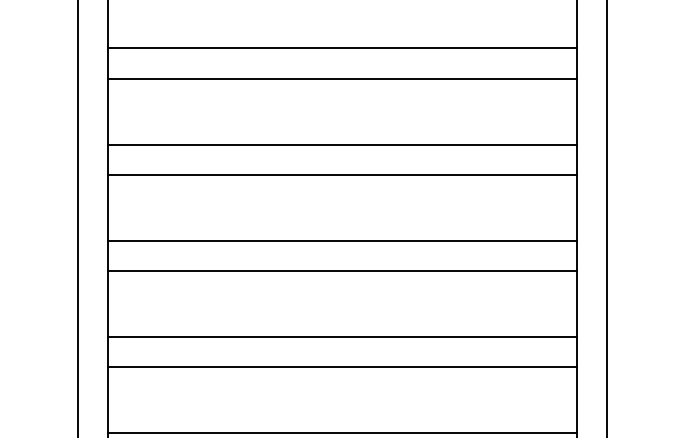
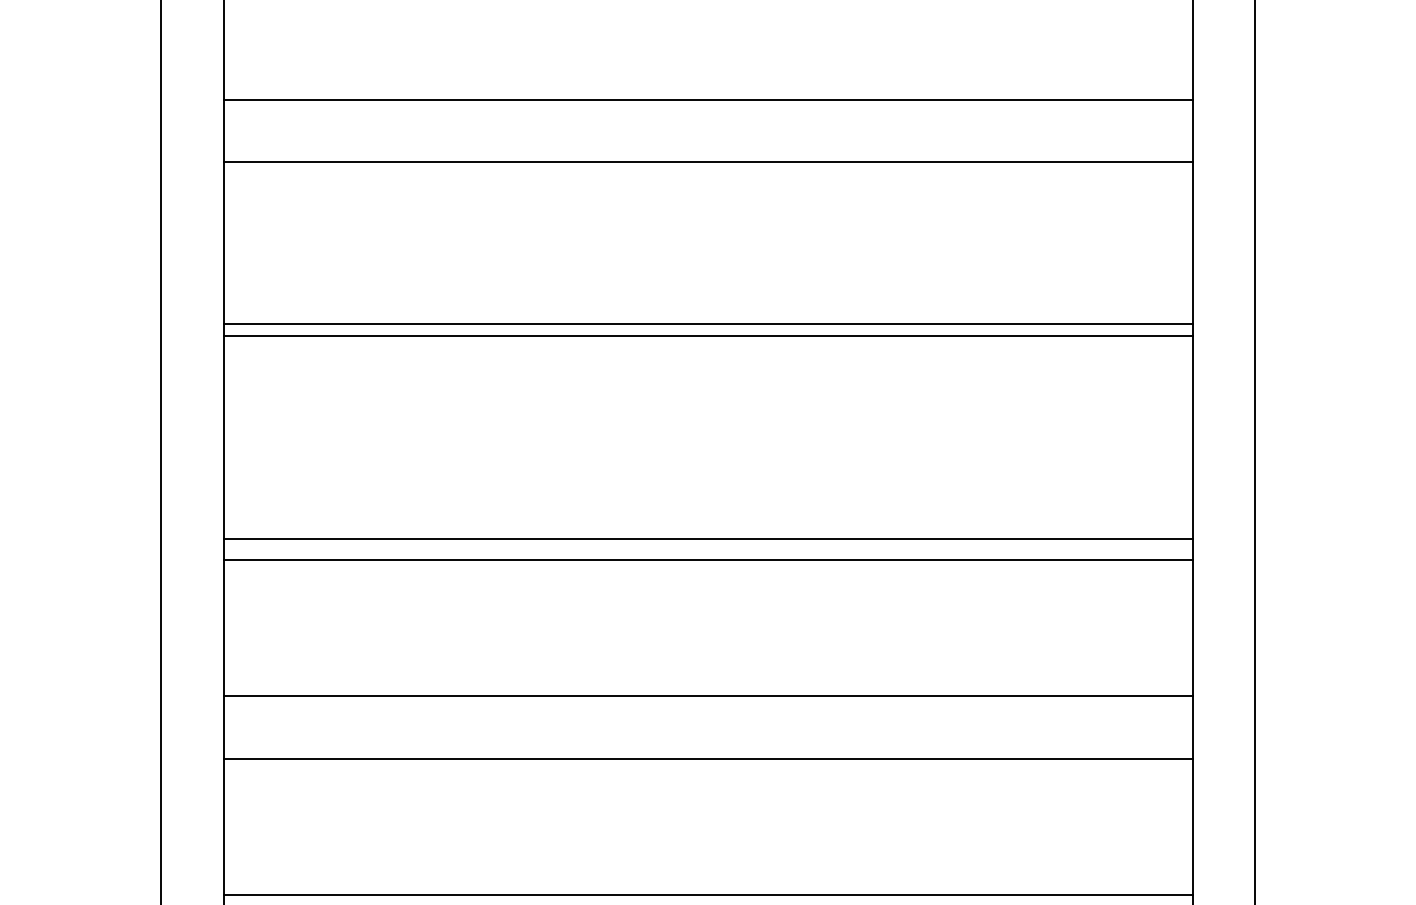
line: (342, 144) -> (708, 335), moved
line: (342, 174) -> (708, 323), moved
line: (342, 240) -> (708, 538), moved

